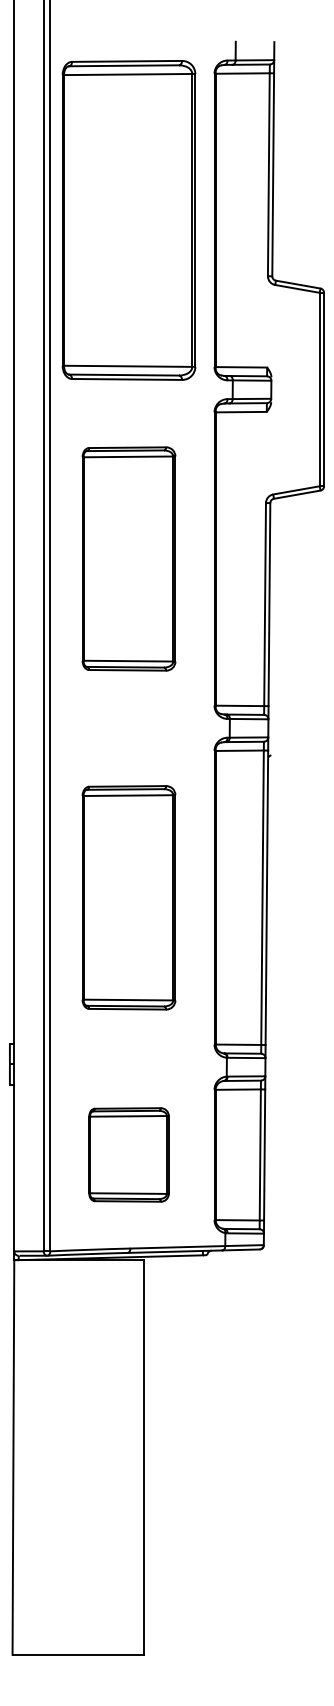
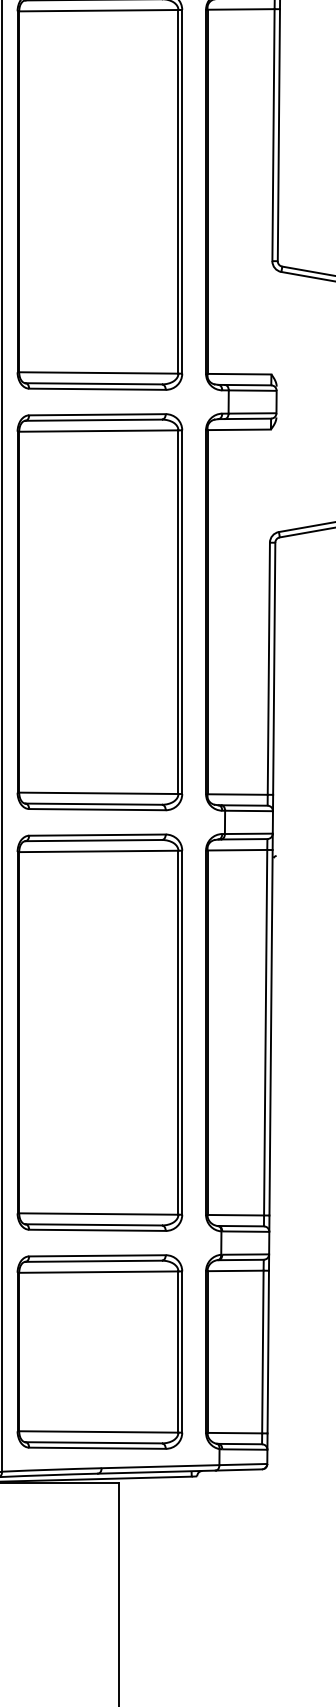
part: (128, 558) -> (99, 611), size x1.43
part: (128, 897) -> (99, 1032), size x1.43
part: (128, 1154) -> (99, 1351), size x1.67

